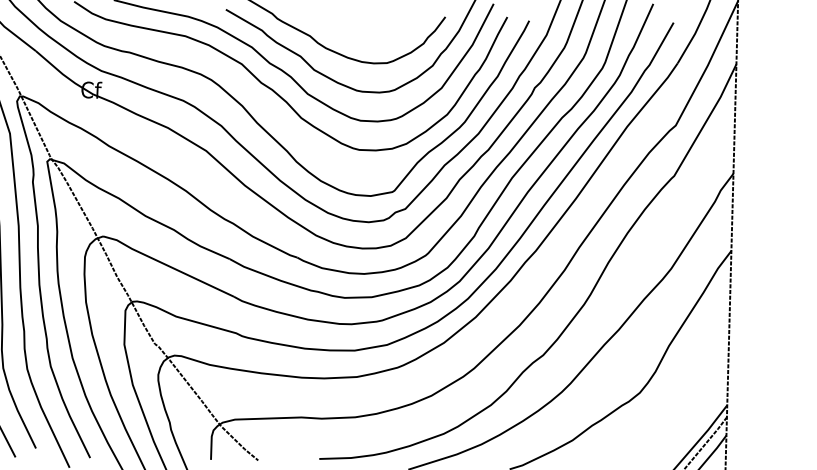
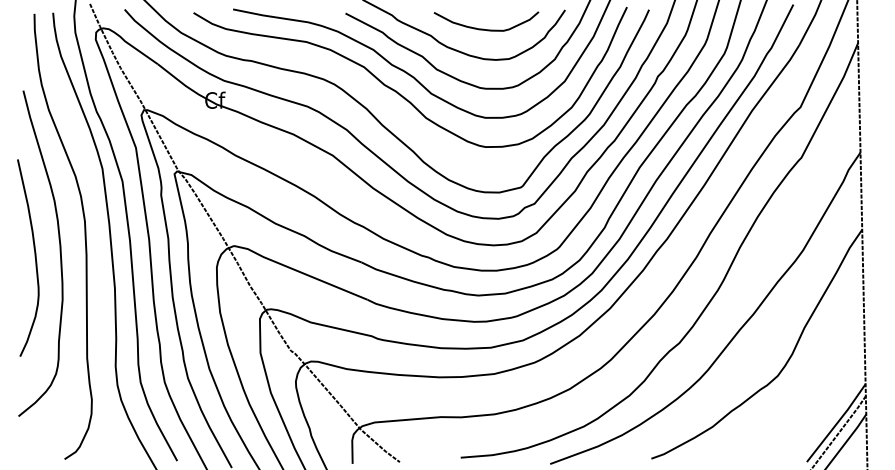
curve: (362, 31) -> (483, 28), added

